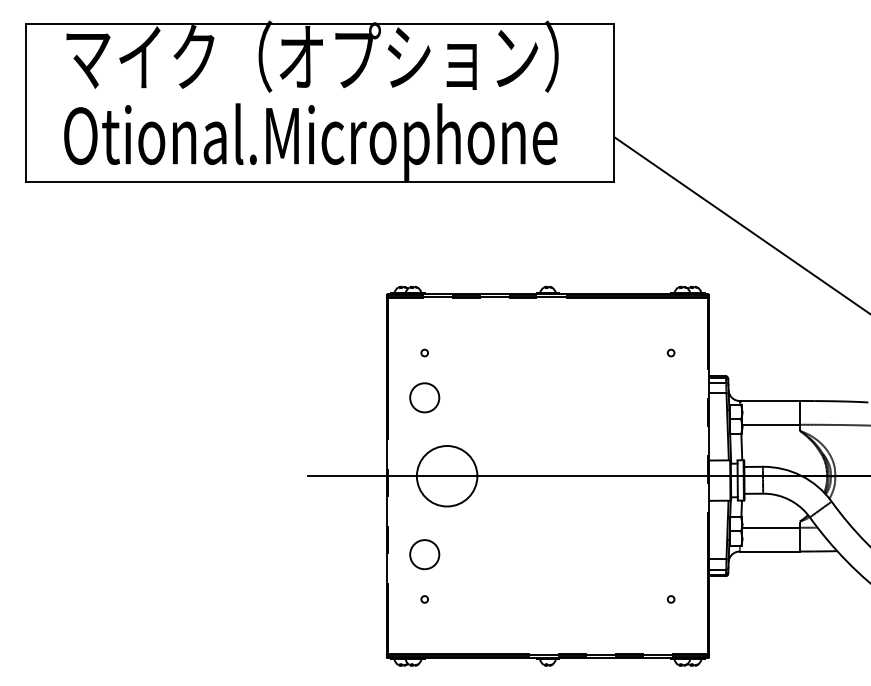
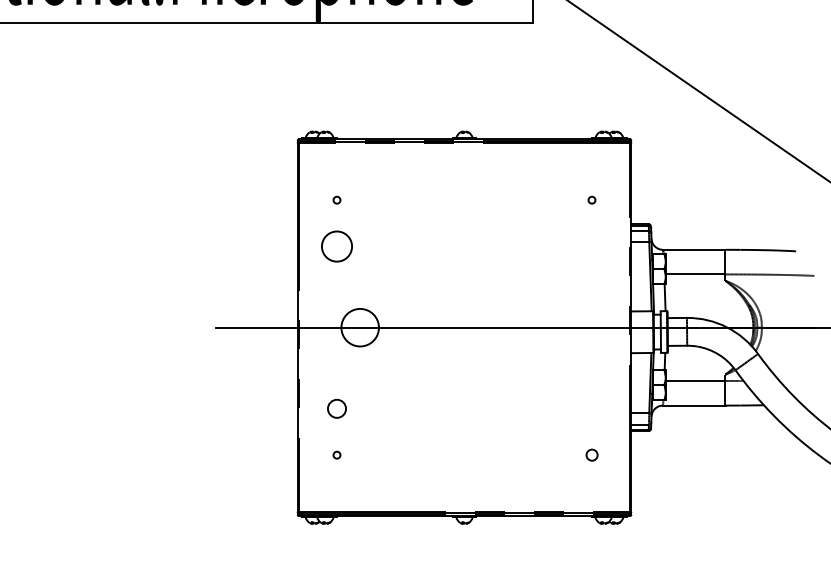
circle: (446, 476) -> (359, 327), size x0.6
circle: (424, 554) -> (336, 408), size x0.6
circle: (670, 599) -> (591, 455), size x1.6

